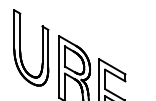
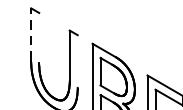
line: (14, 29) -> (31, 34), solid -> dashed
line: (20, 31) -> (39, 37), removed
line: (48, 48) -> (77, 60), removed

